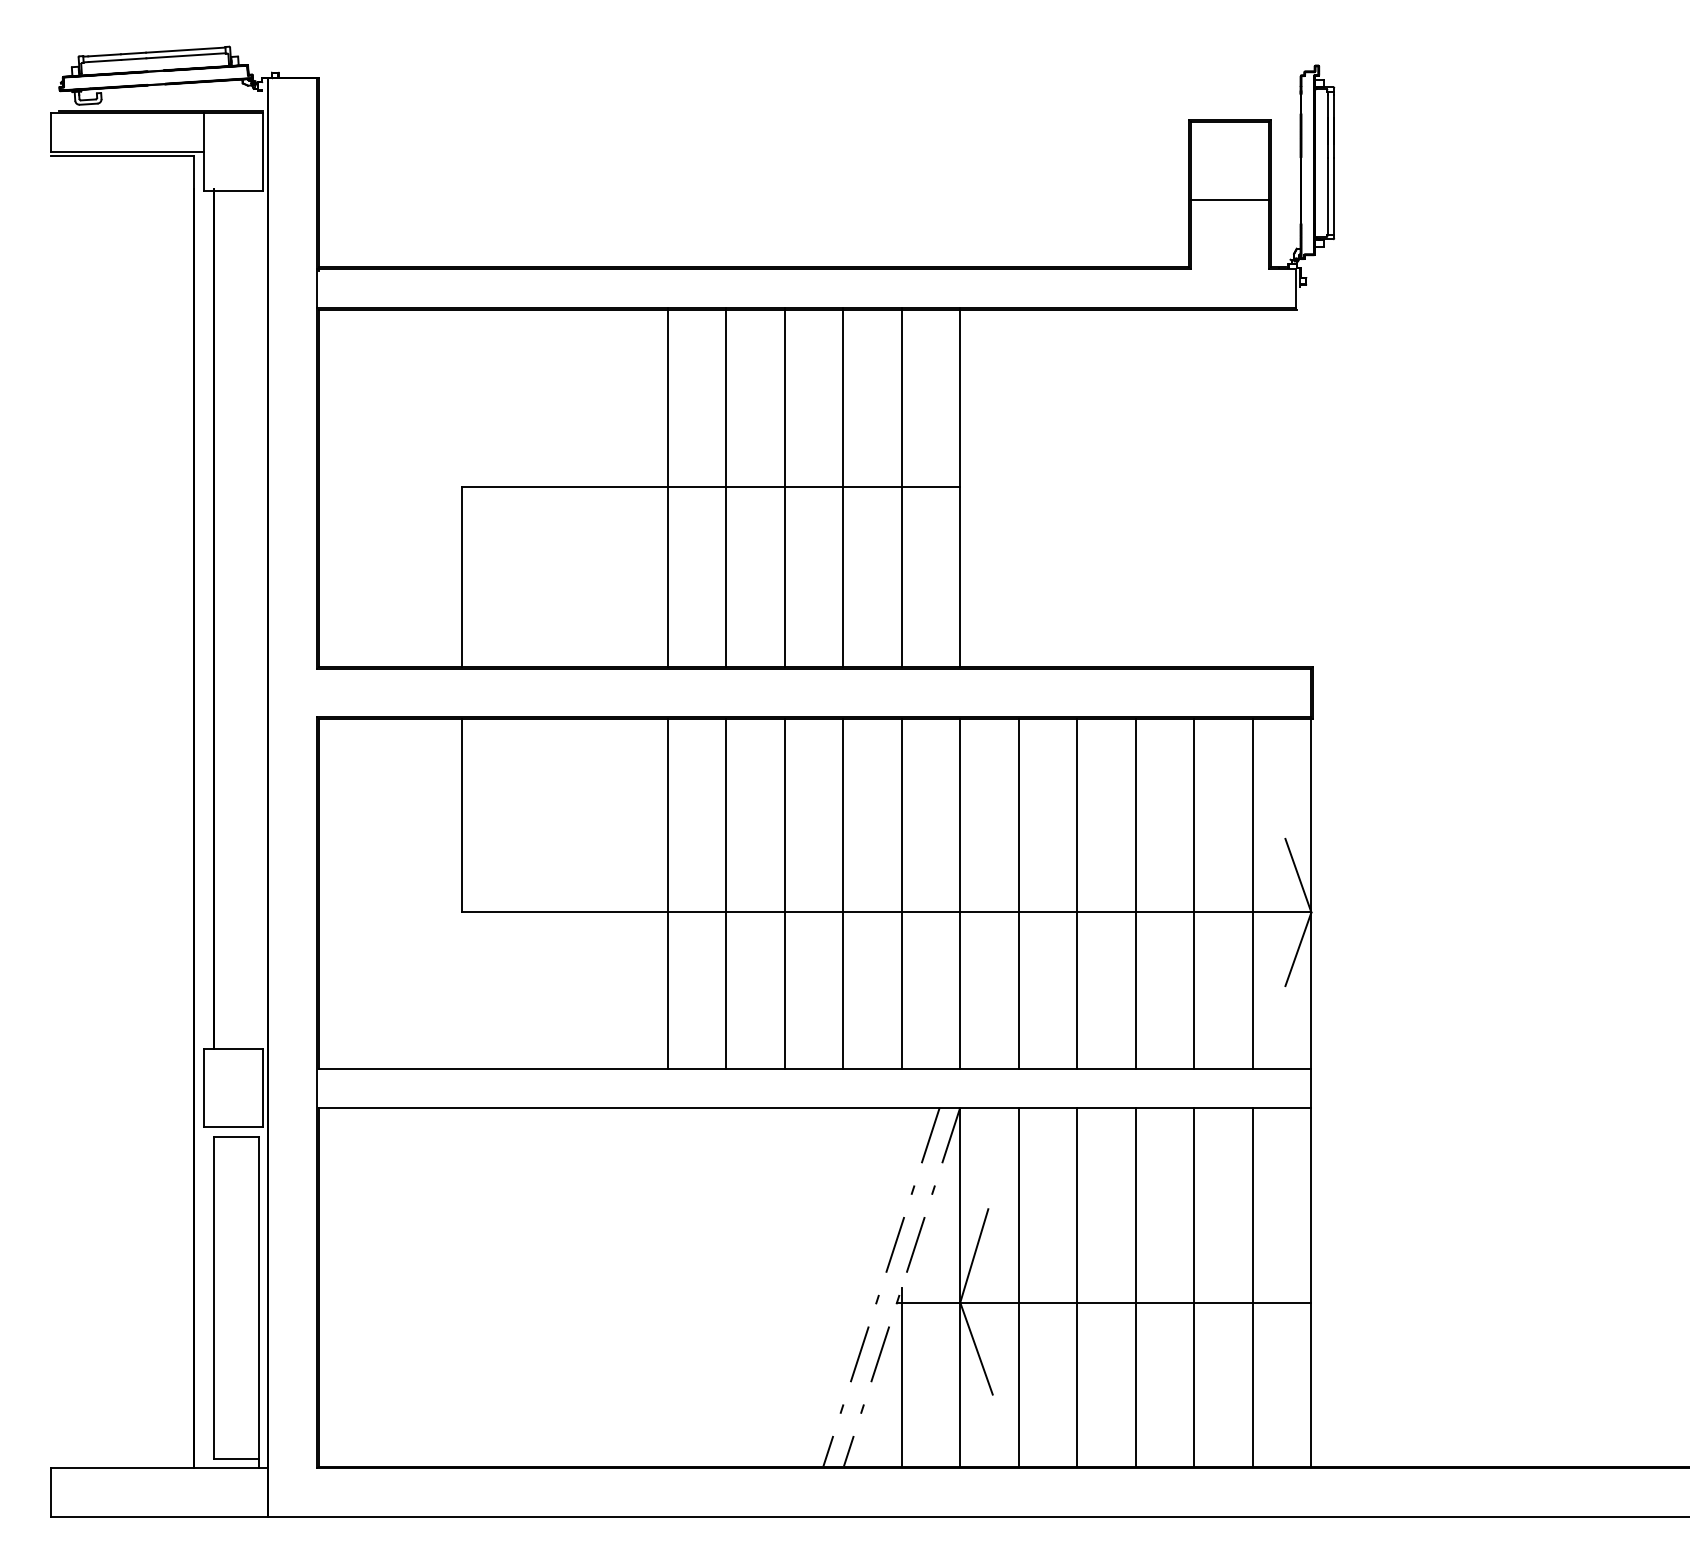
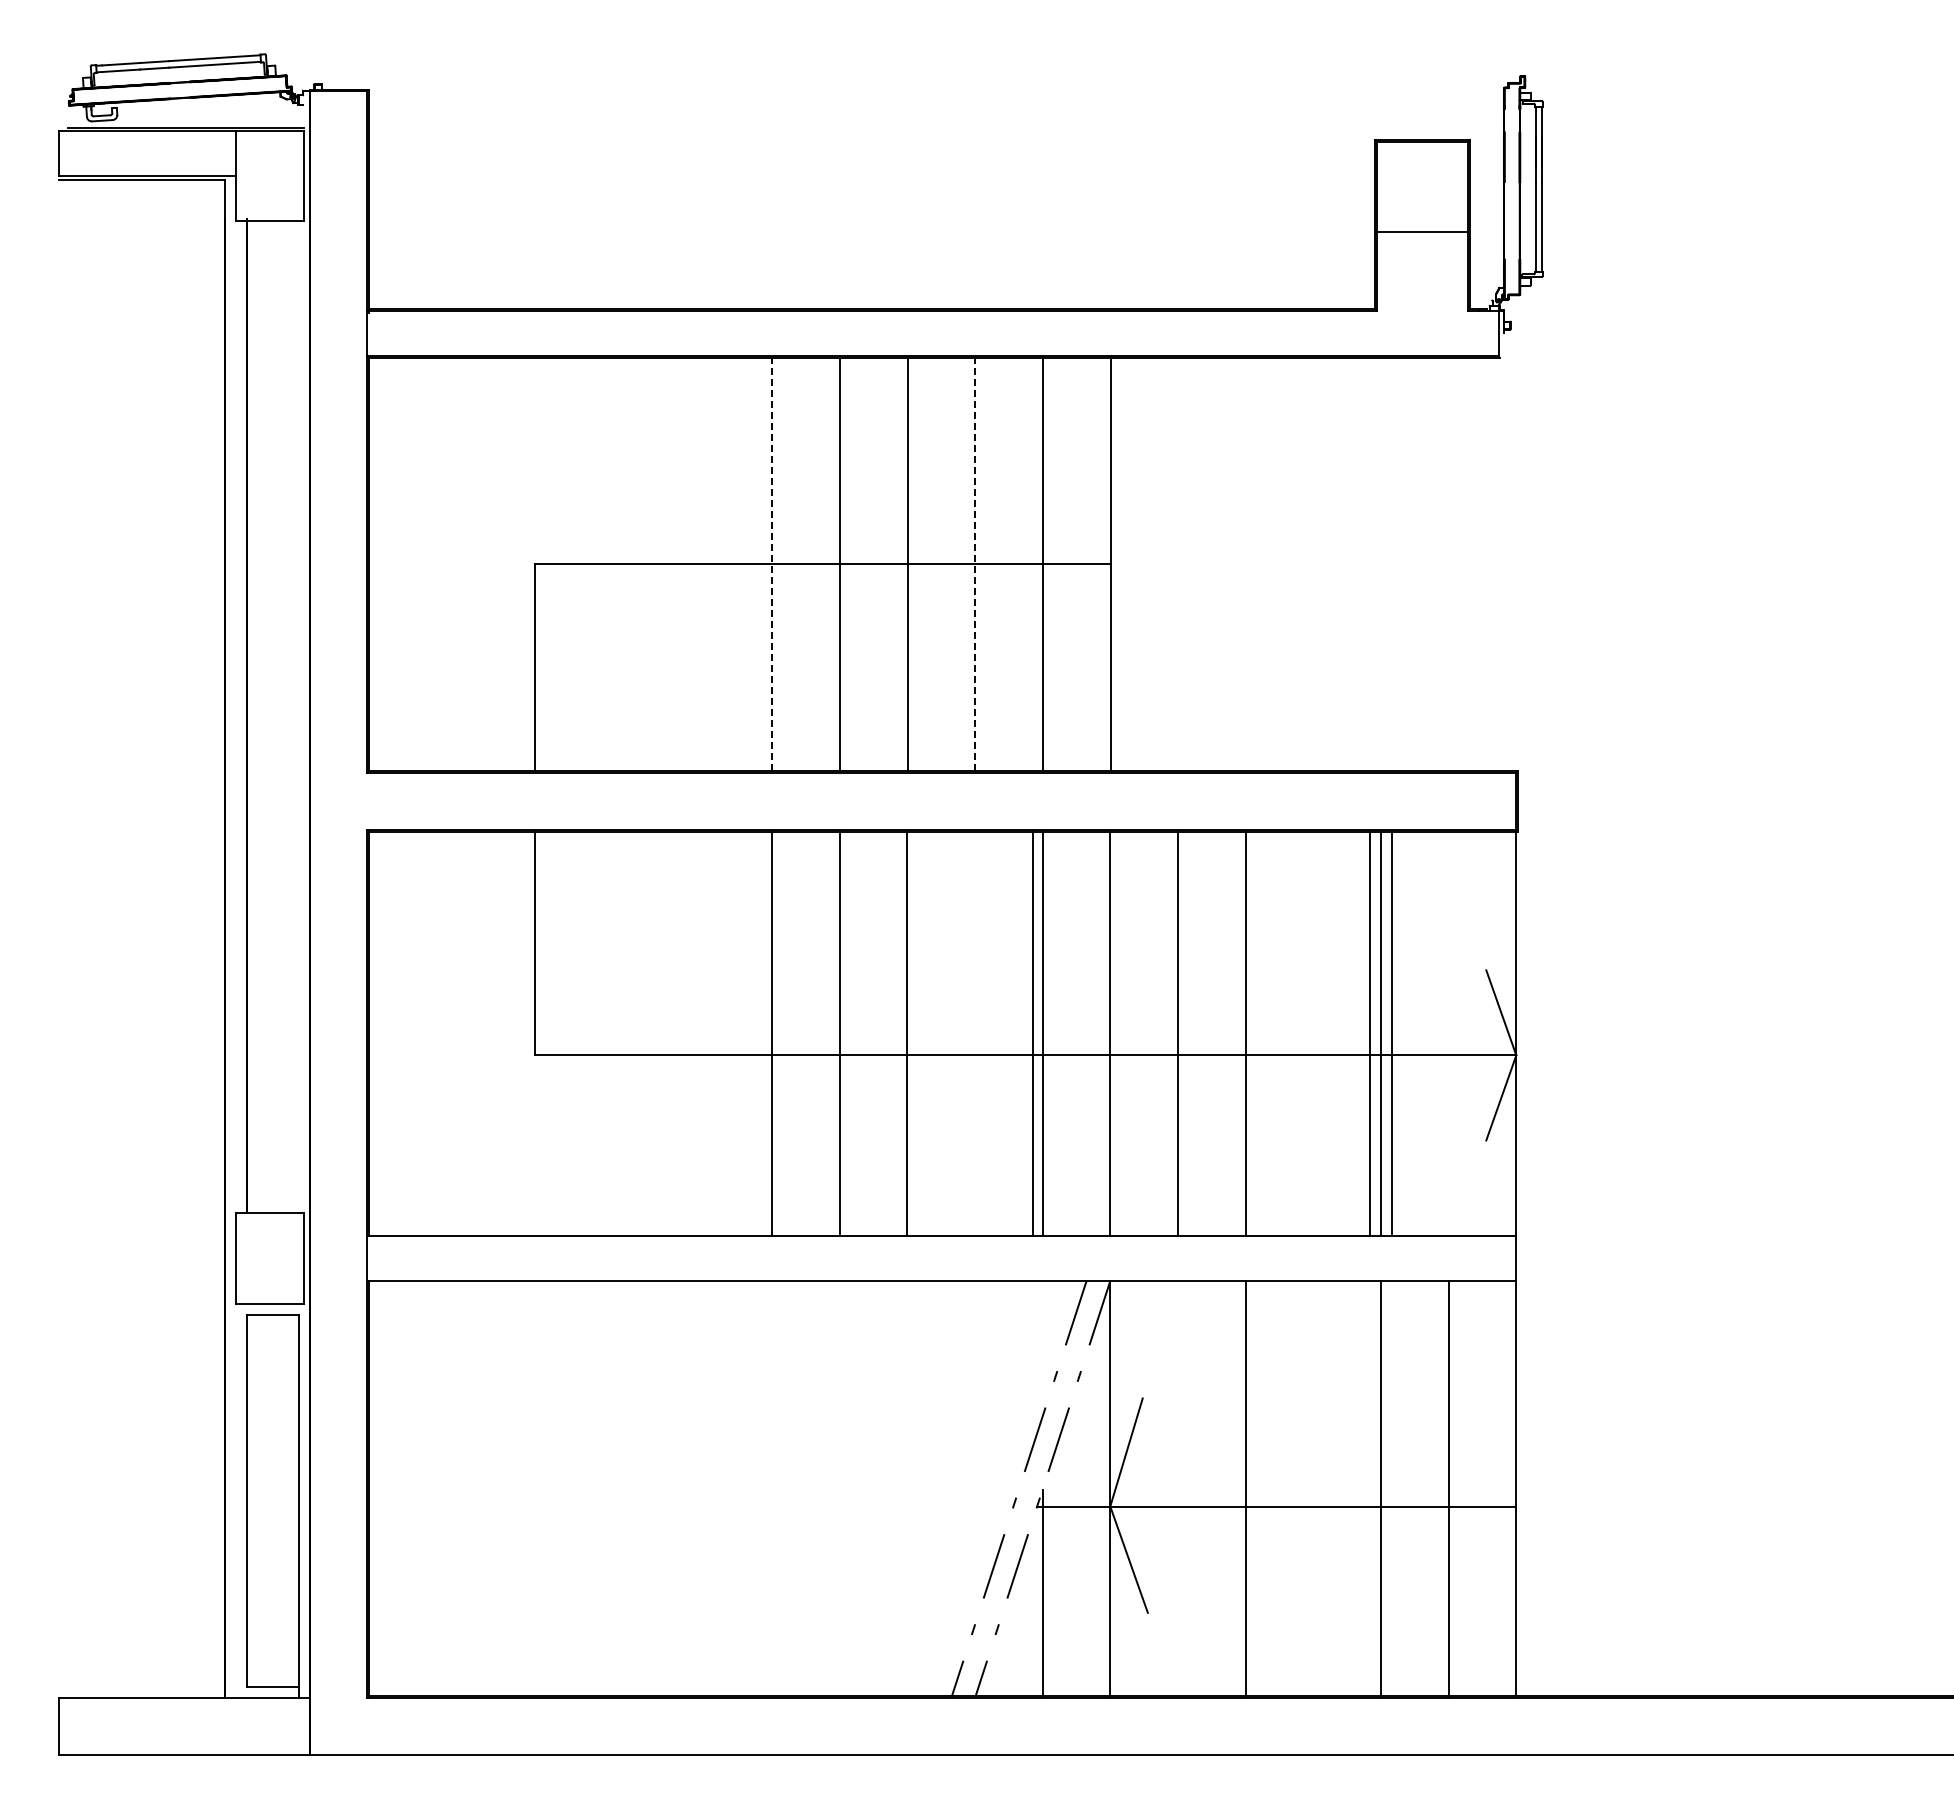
line: (668, 487) -> (772, 563), solid -> dashed
line: (843, 487) -> (975, 563), solid -> dashed
line: (842, 893) -> (1032, 1033), moved
line: (1136, 893) -> (1370, 1033), moved
line: (1252, 893) -> (1391, 1033), moved
line: (1018, 1287) -> (1177, 1488), removed
line: (1136, 1287) -> (1313, 1488), removed

